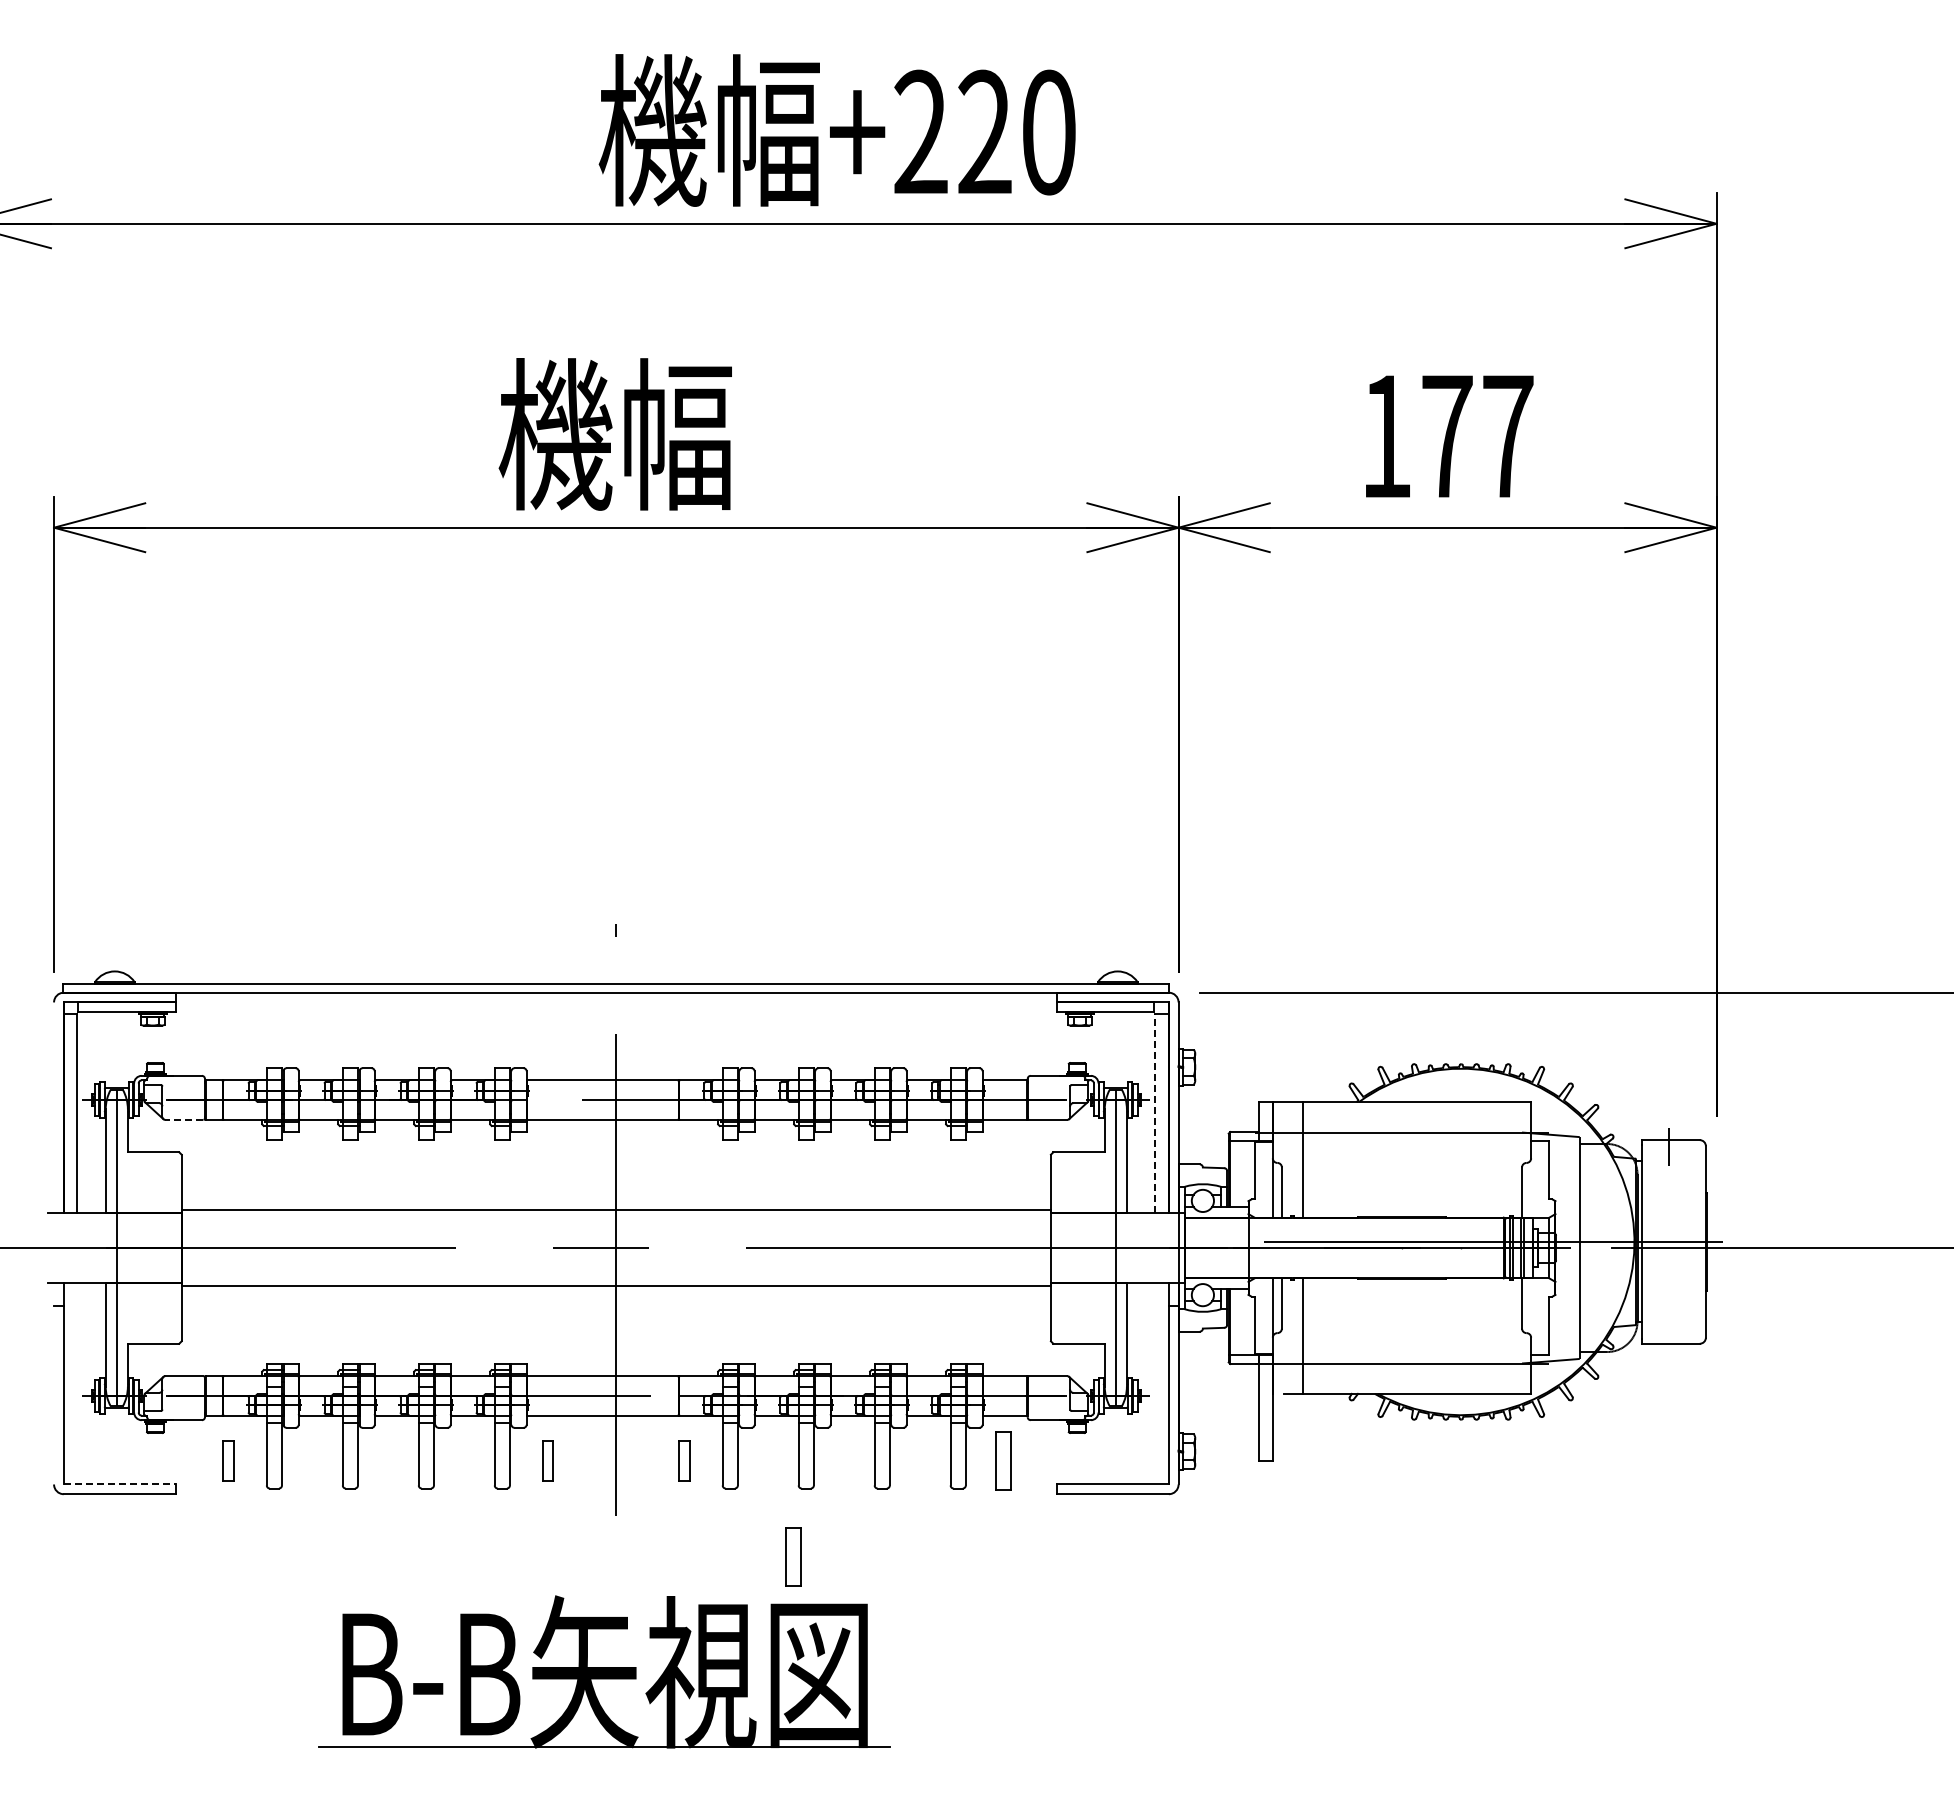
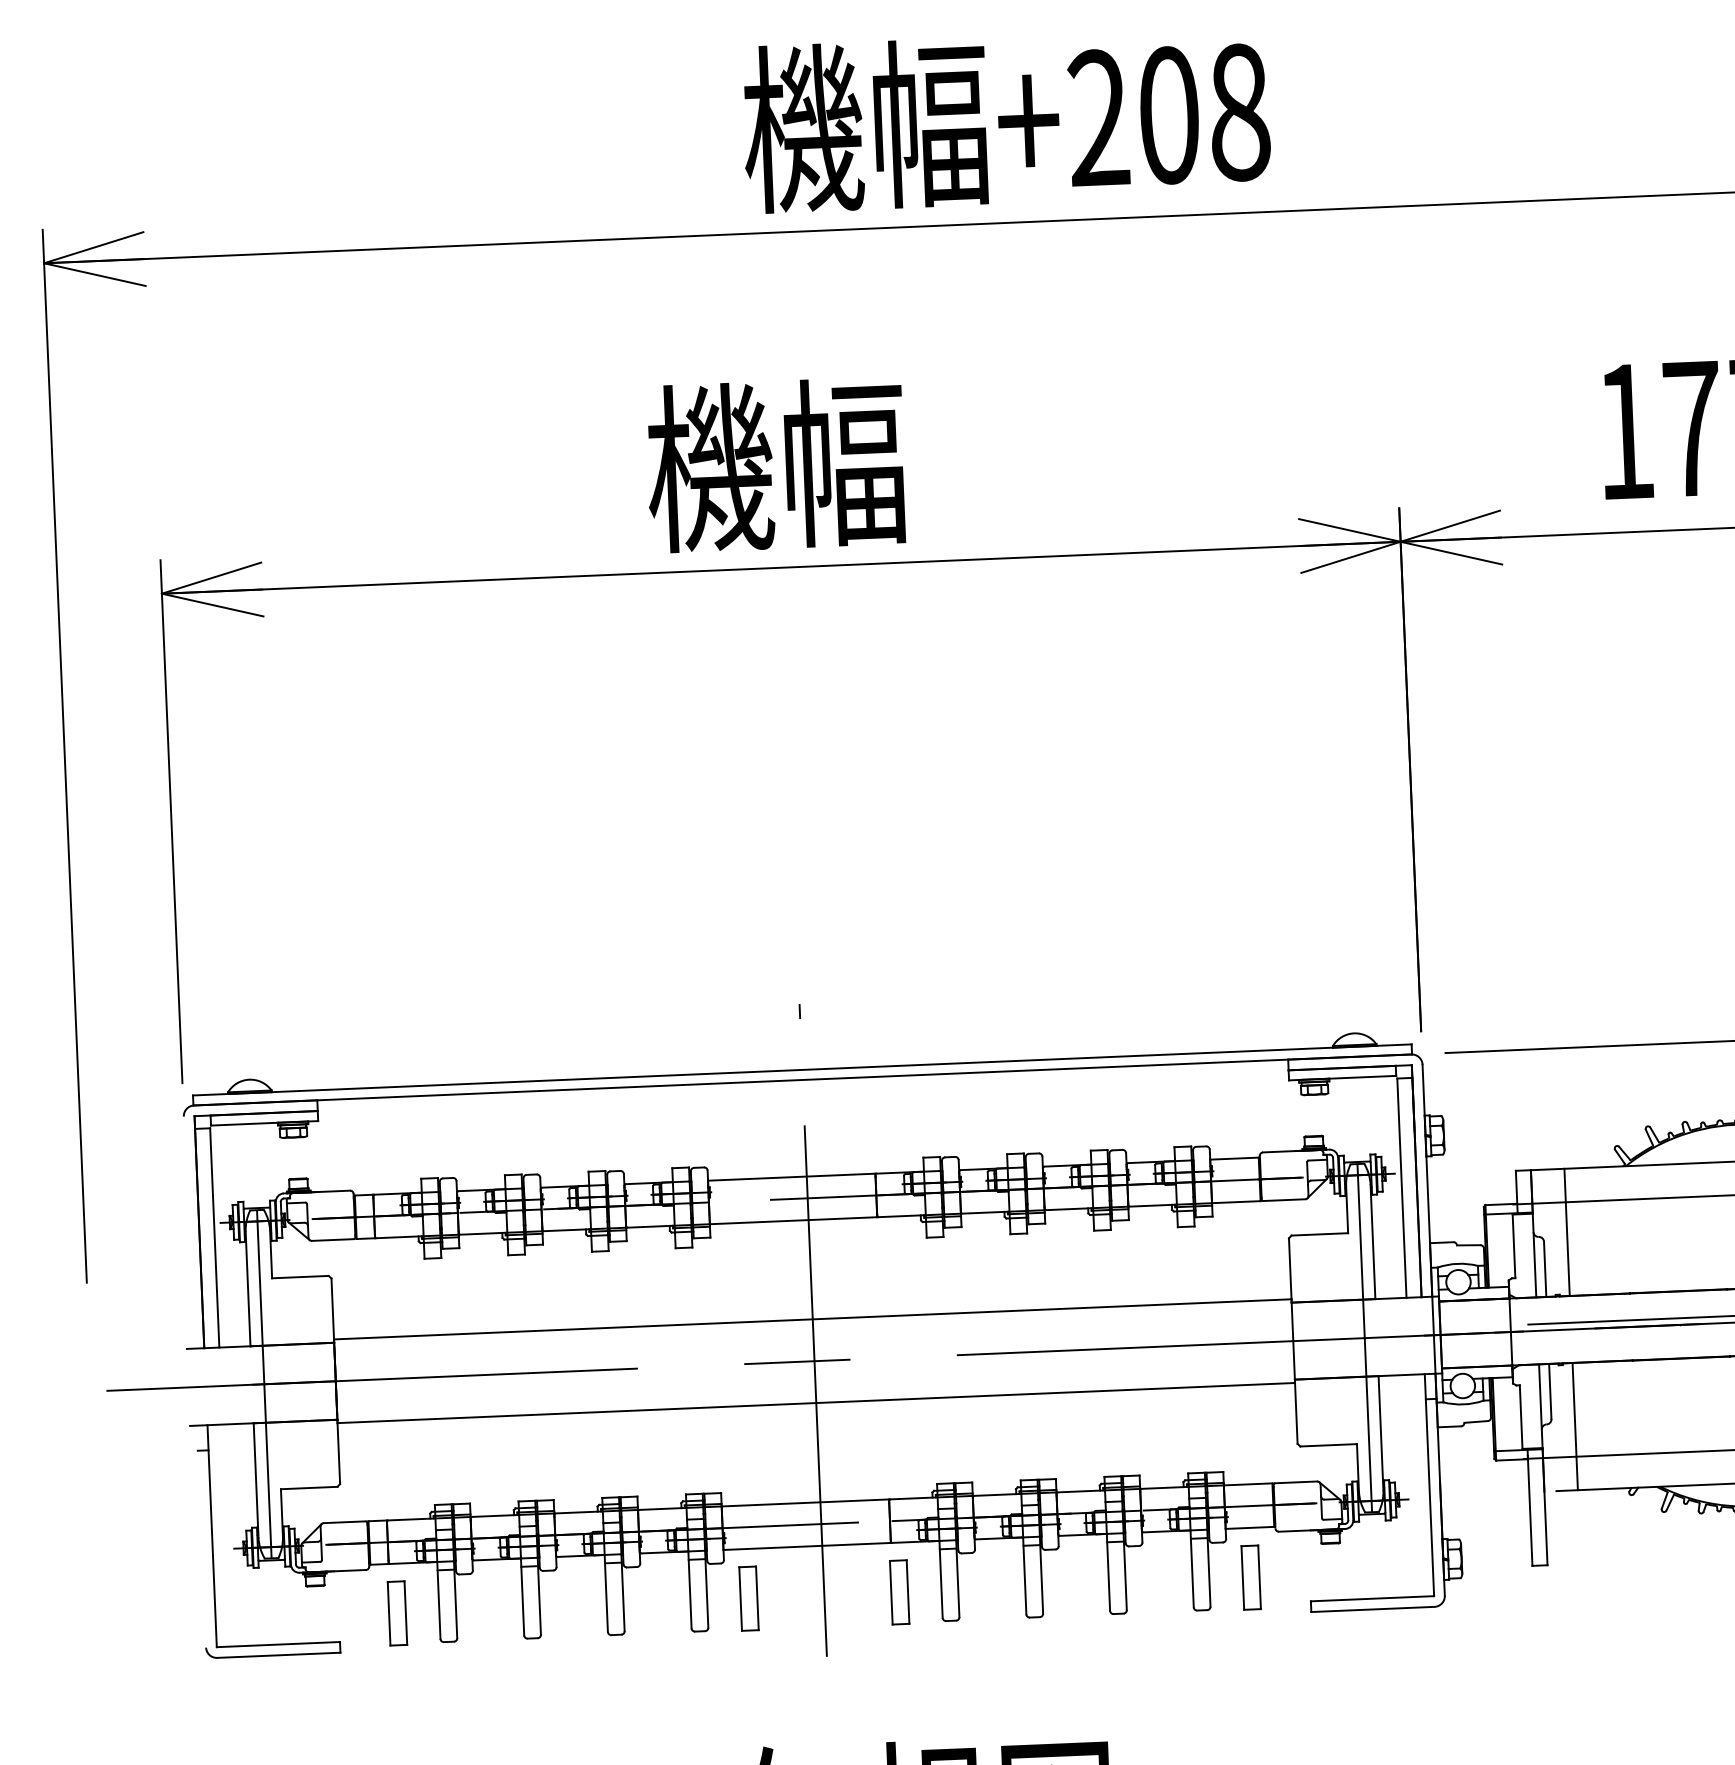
text: (1016, 132) -> (1203, 113), +220 -> +208
line: (1155, 1113) -> (1402, 1188), dashed -> solid
line: (184, 1119) -> (332, 1239), dashed -> solid
part: (228, 1460) -> (397, 1613), size x1.43
part: (547, 1460) -> (748, 1598), size x1.43
part: (684, 1460) -> (899, 1592), size x1.43
line: (119, 1484) -> (278, 1644), dashed -> solid
part: (793, 1556) -> (1023, 1692), removed

